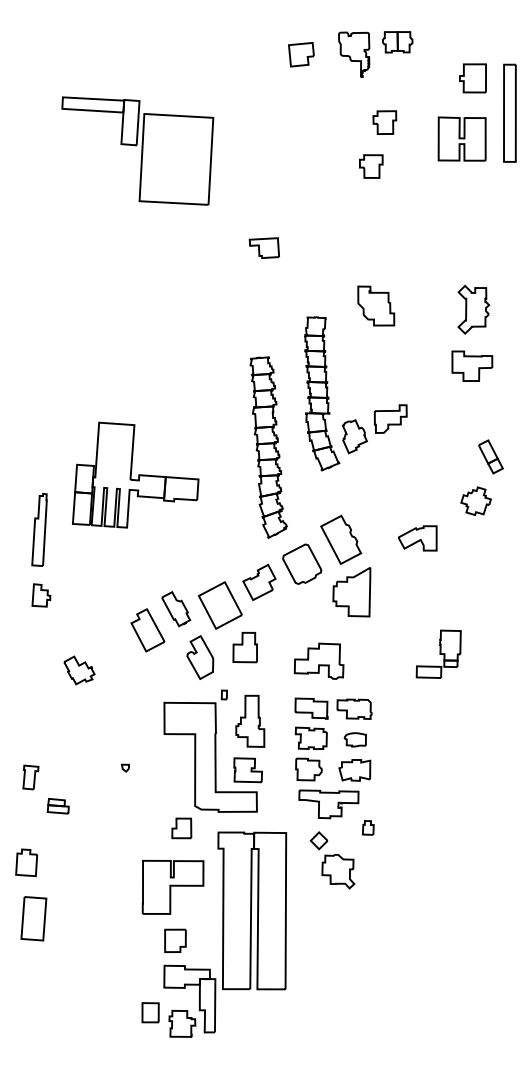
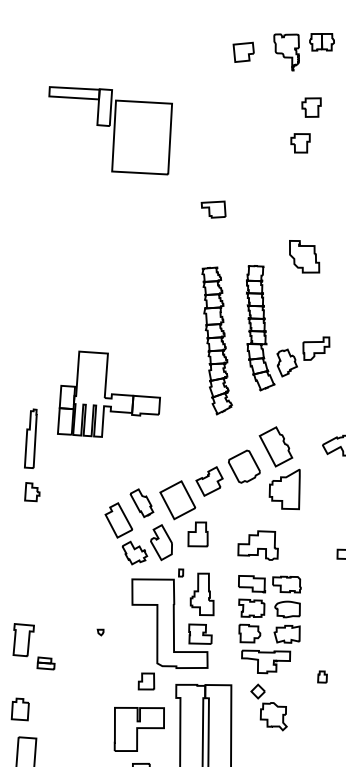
part: (268, 447) -> (216, 340), moved
part: (79, 670) -> (134, 553), moved
part: (355, 739) -> (287, 609), size x1.43
part: (30, 777) -> (23, 640), size x1.67
part: (368, 827) -> (322, 676), moved

